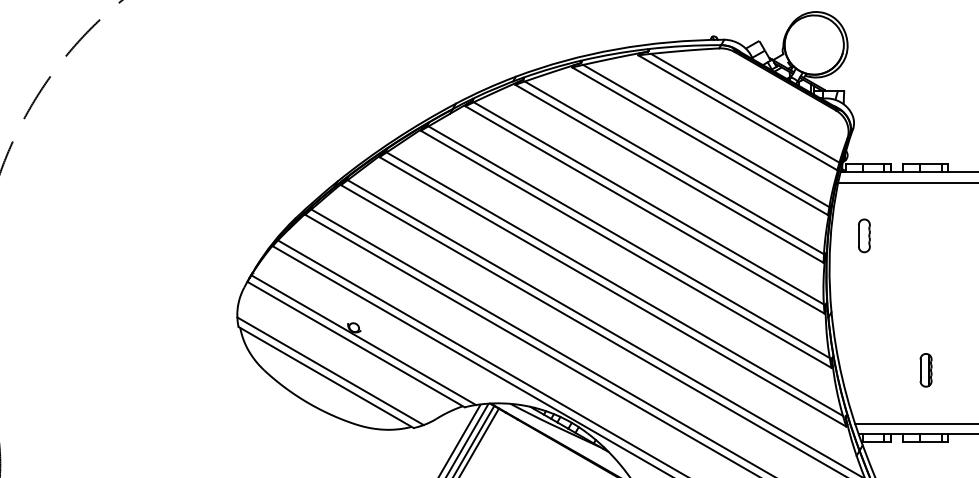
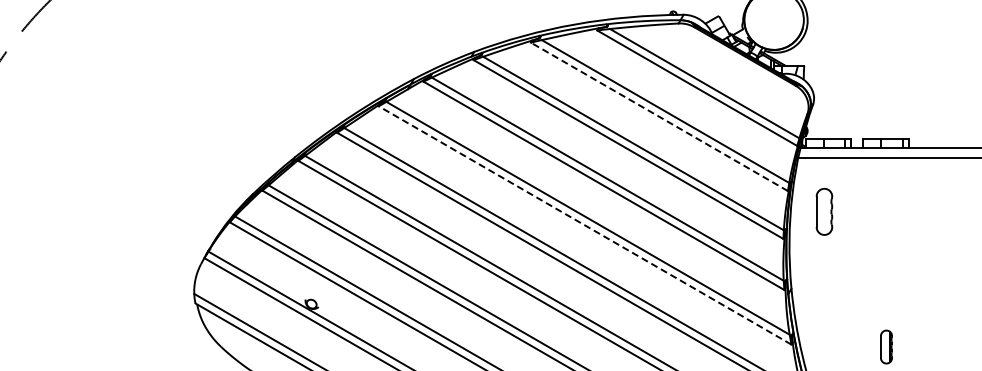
line: (700, 141) -> (659, 117), solid -> dashed
part: (864, 235) -> (824, 211), size x1.4
line: (625, 249) -> (584, 225), solid -> dashed

